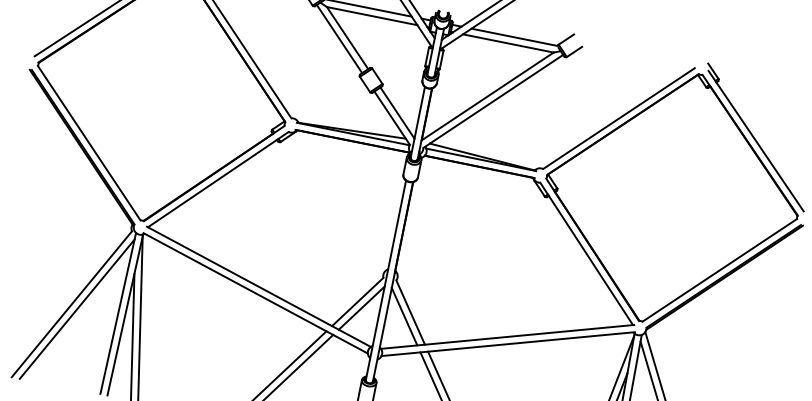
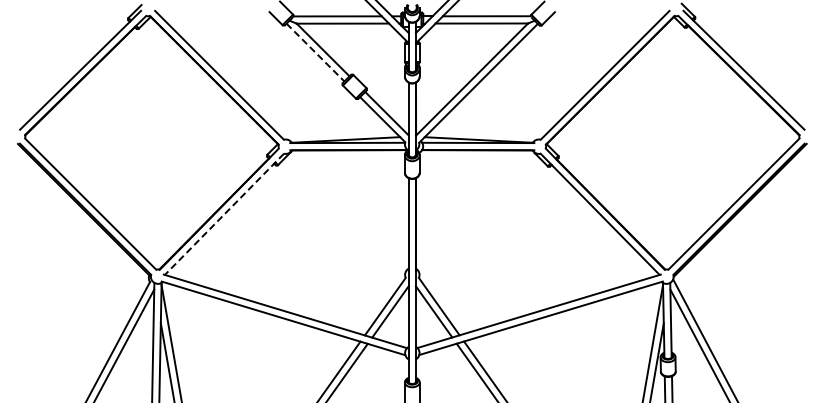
line: (339, 38) -> (315, 52), solid -> dashed
line: (218, 179) -> (224, 214), solid -> dashed

